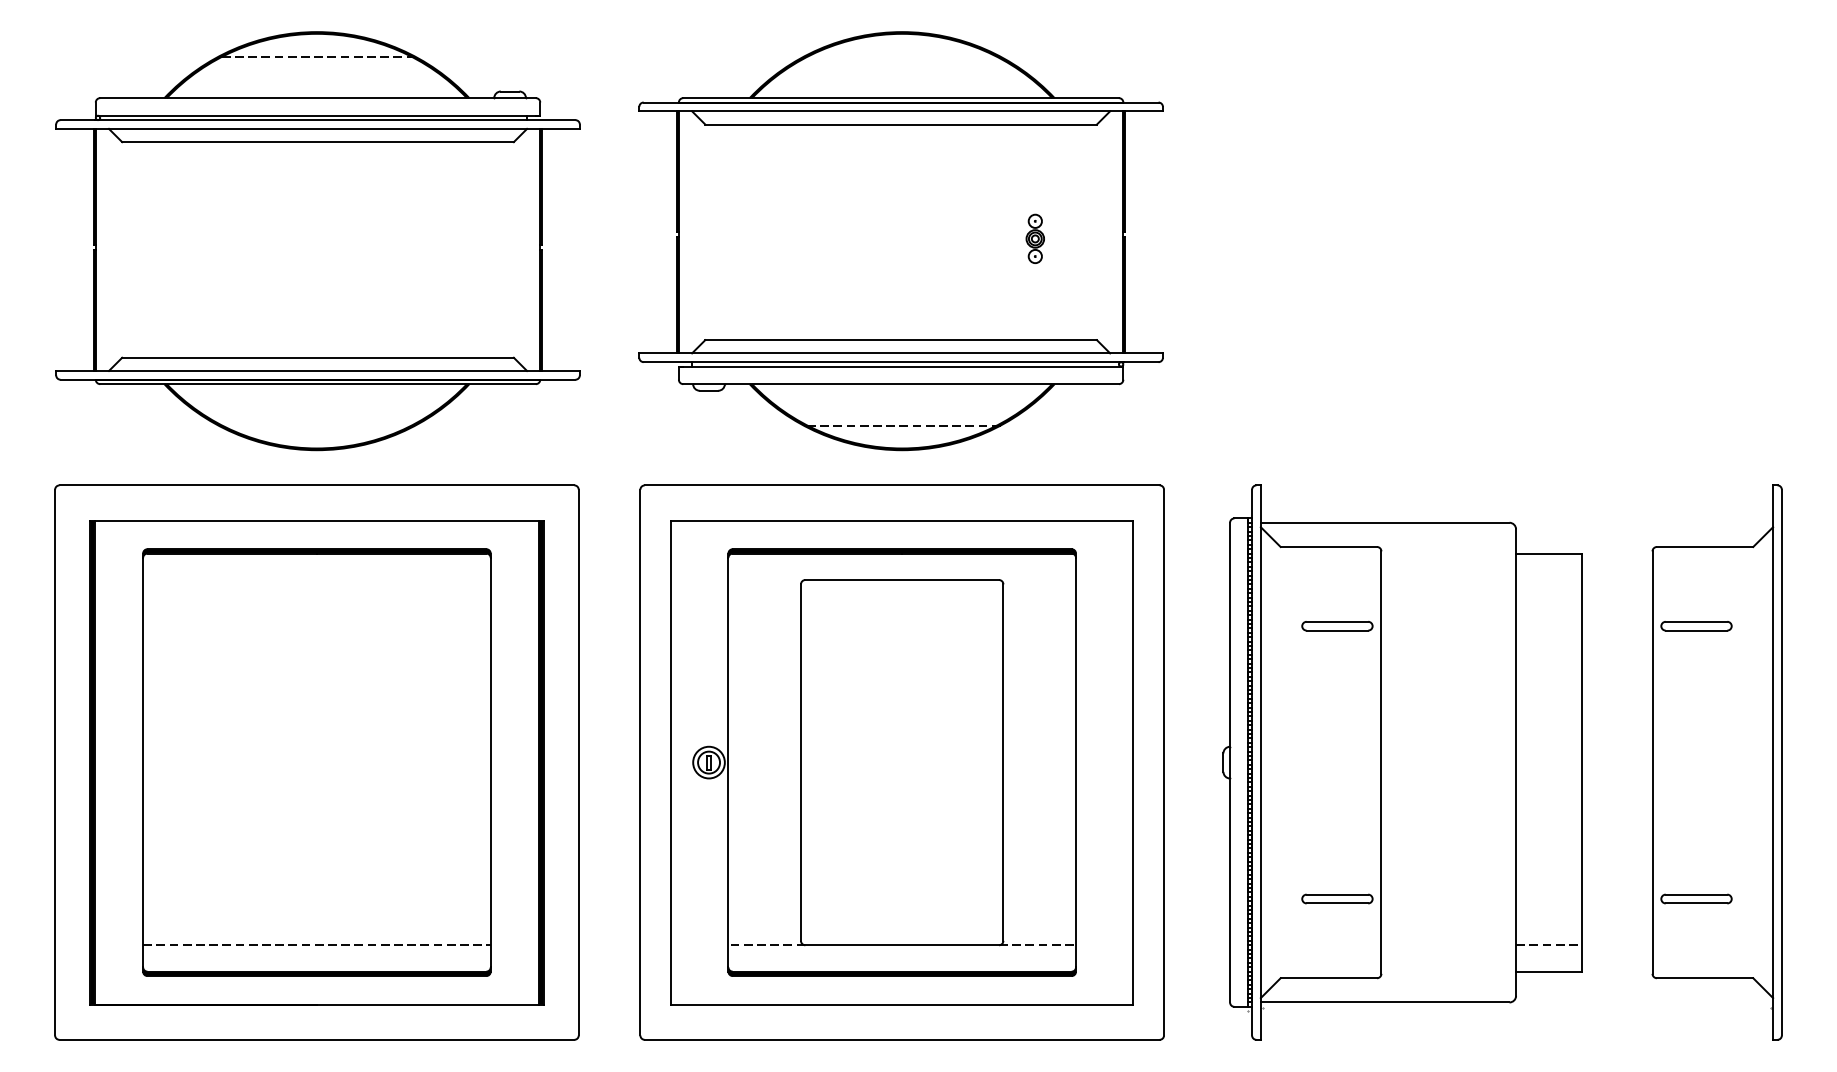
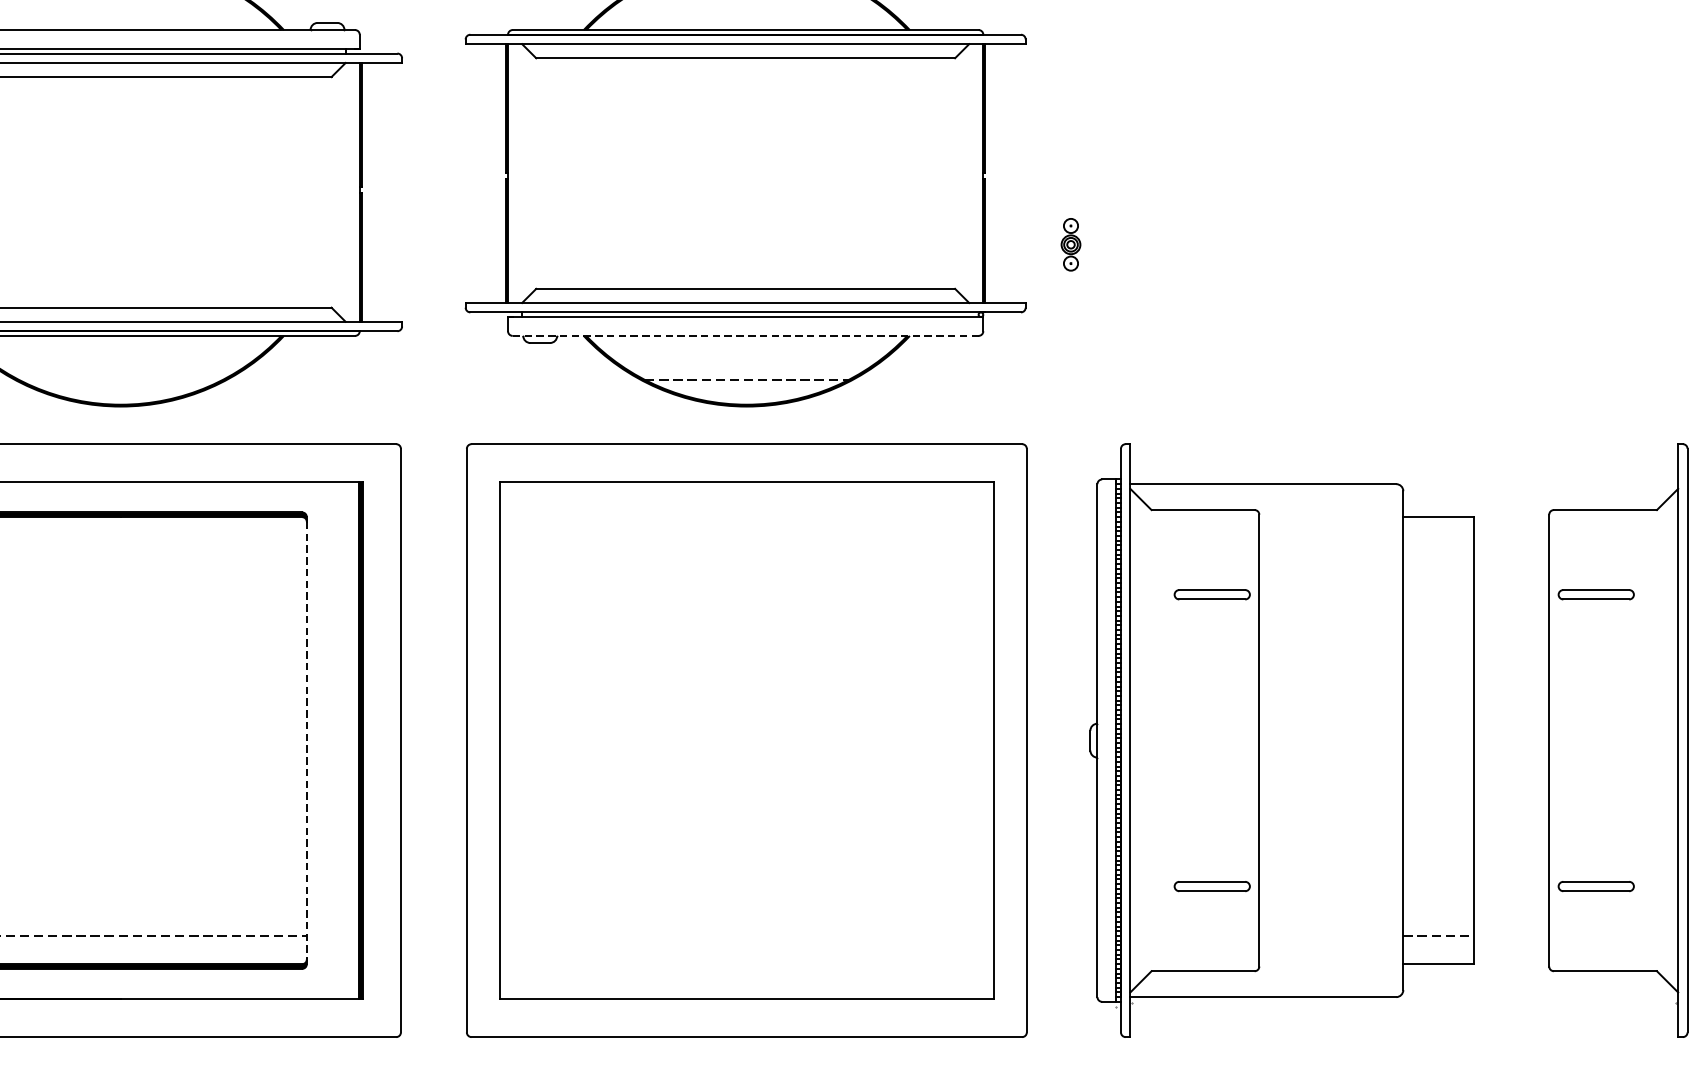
part: (1034, 238) -> (1070, 244), moved
line: (901, 384) -> (746, 336), solid -> dashed
line: (490, 762) -> (306, 740), solid -> dashed
part: (884, 762) -> (727, 740), removed

